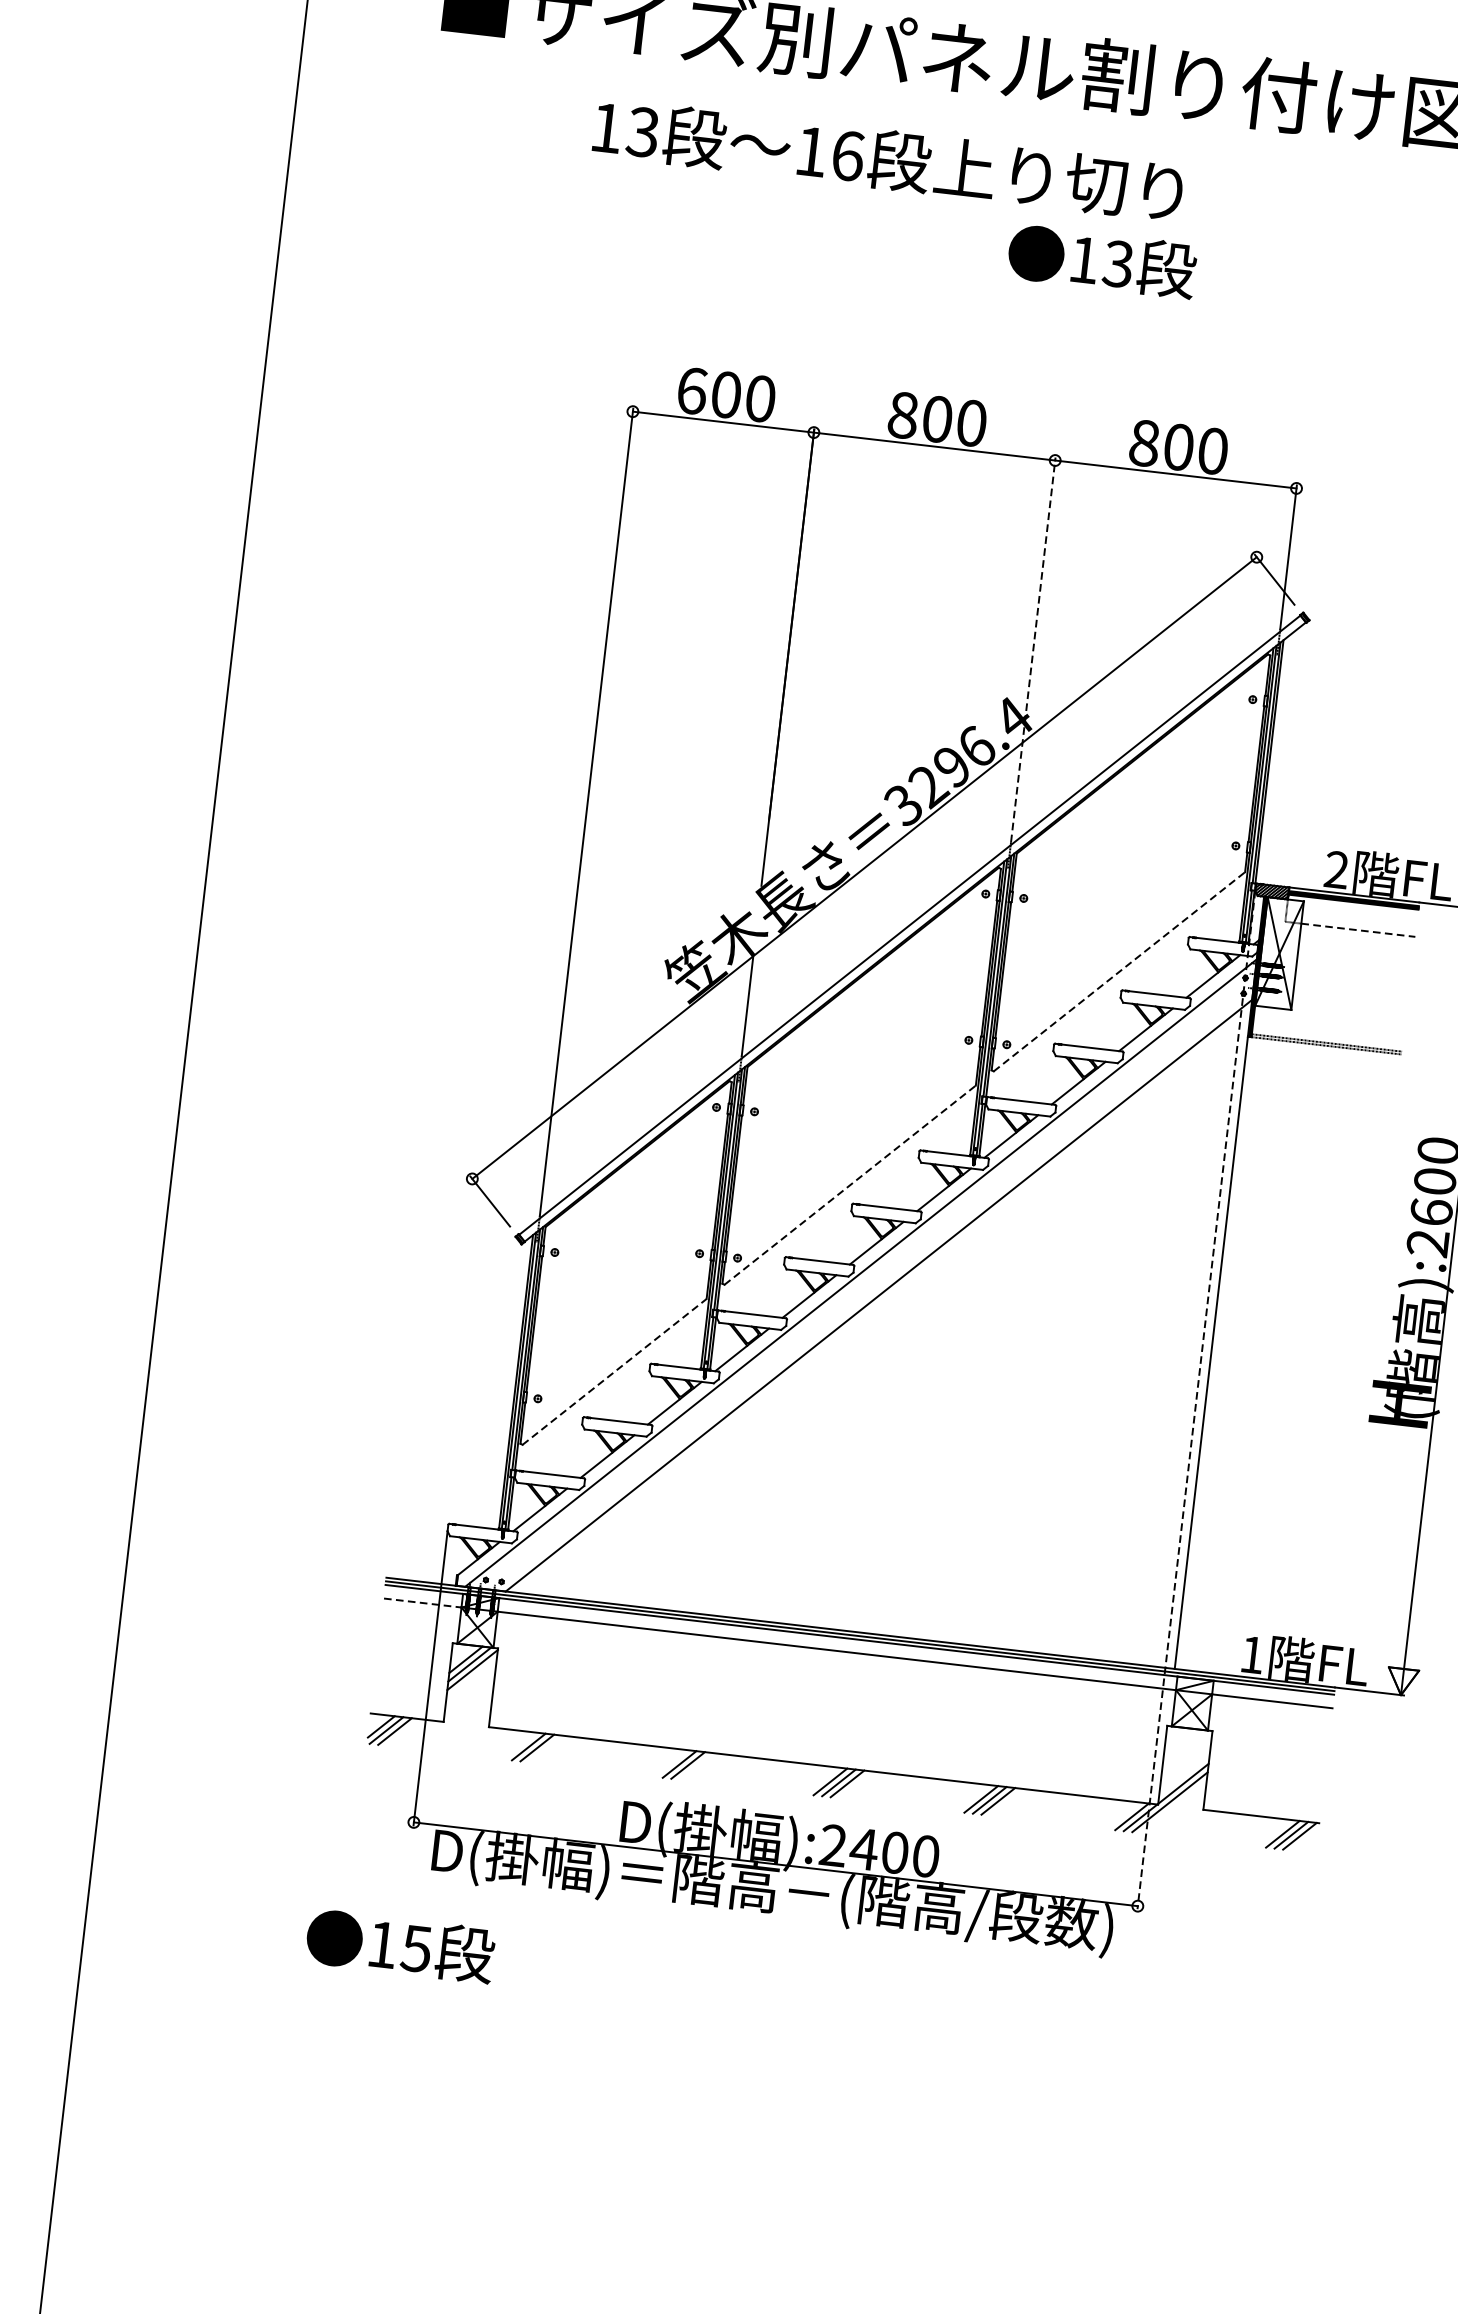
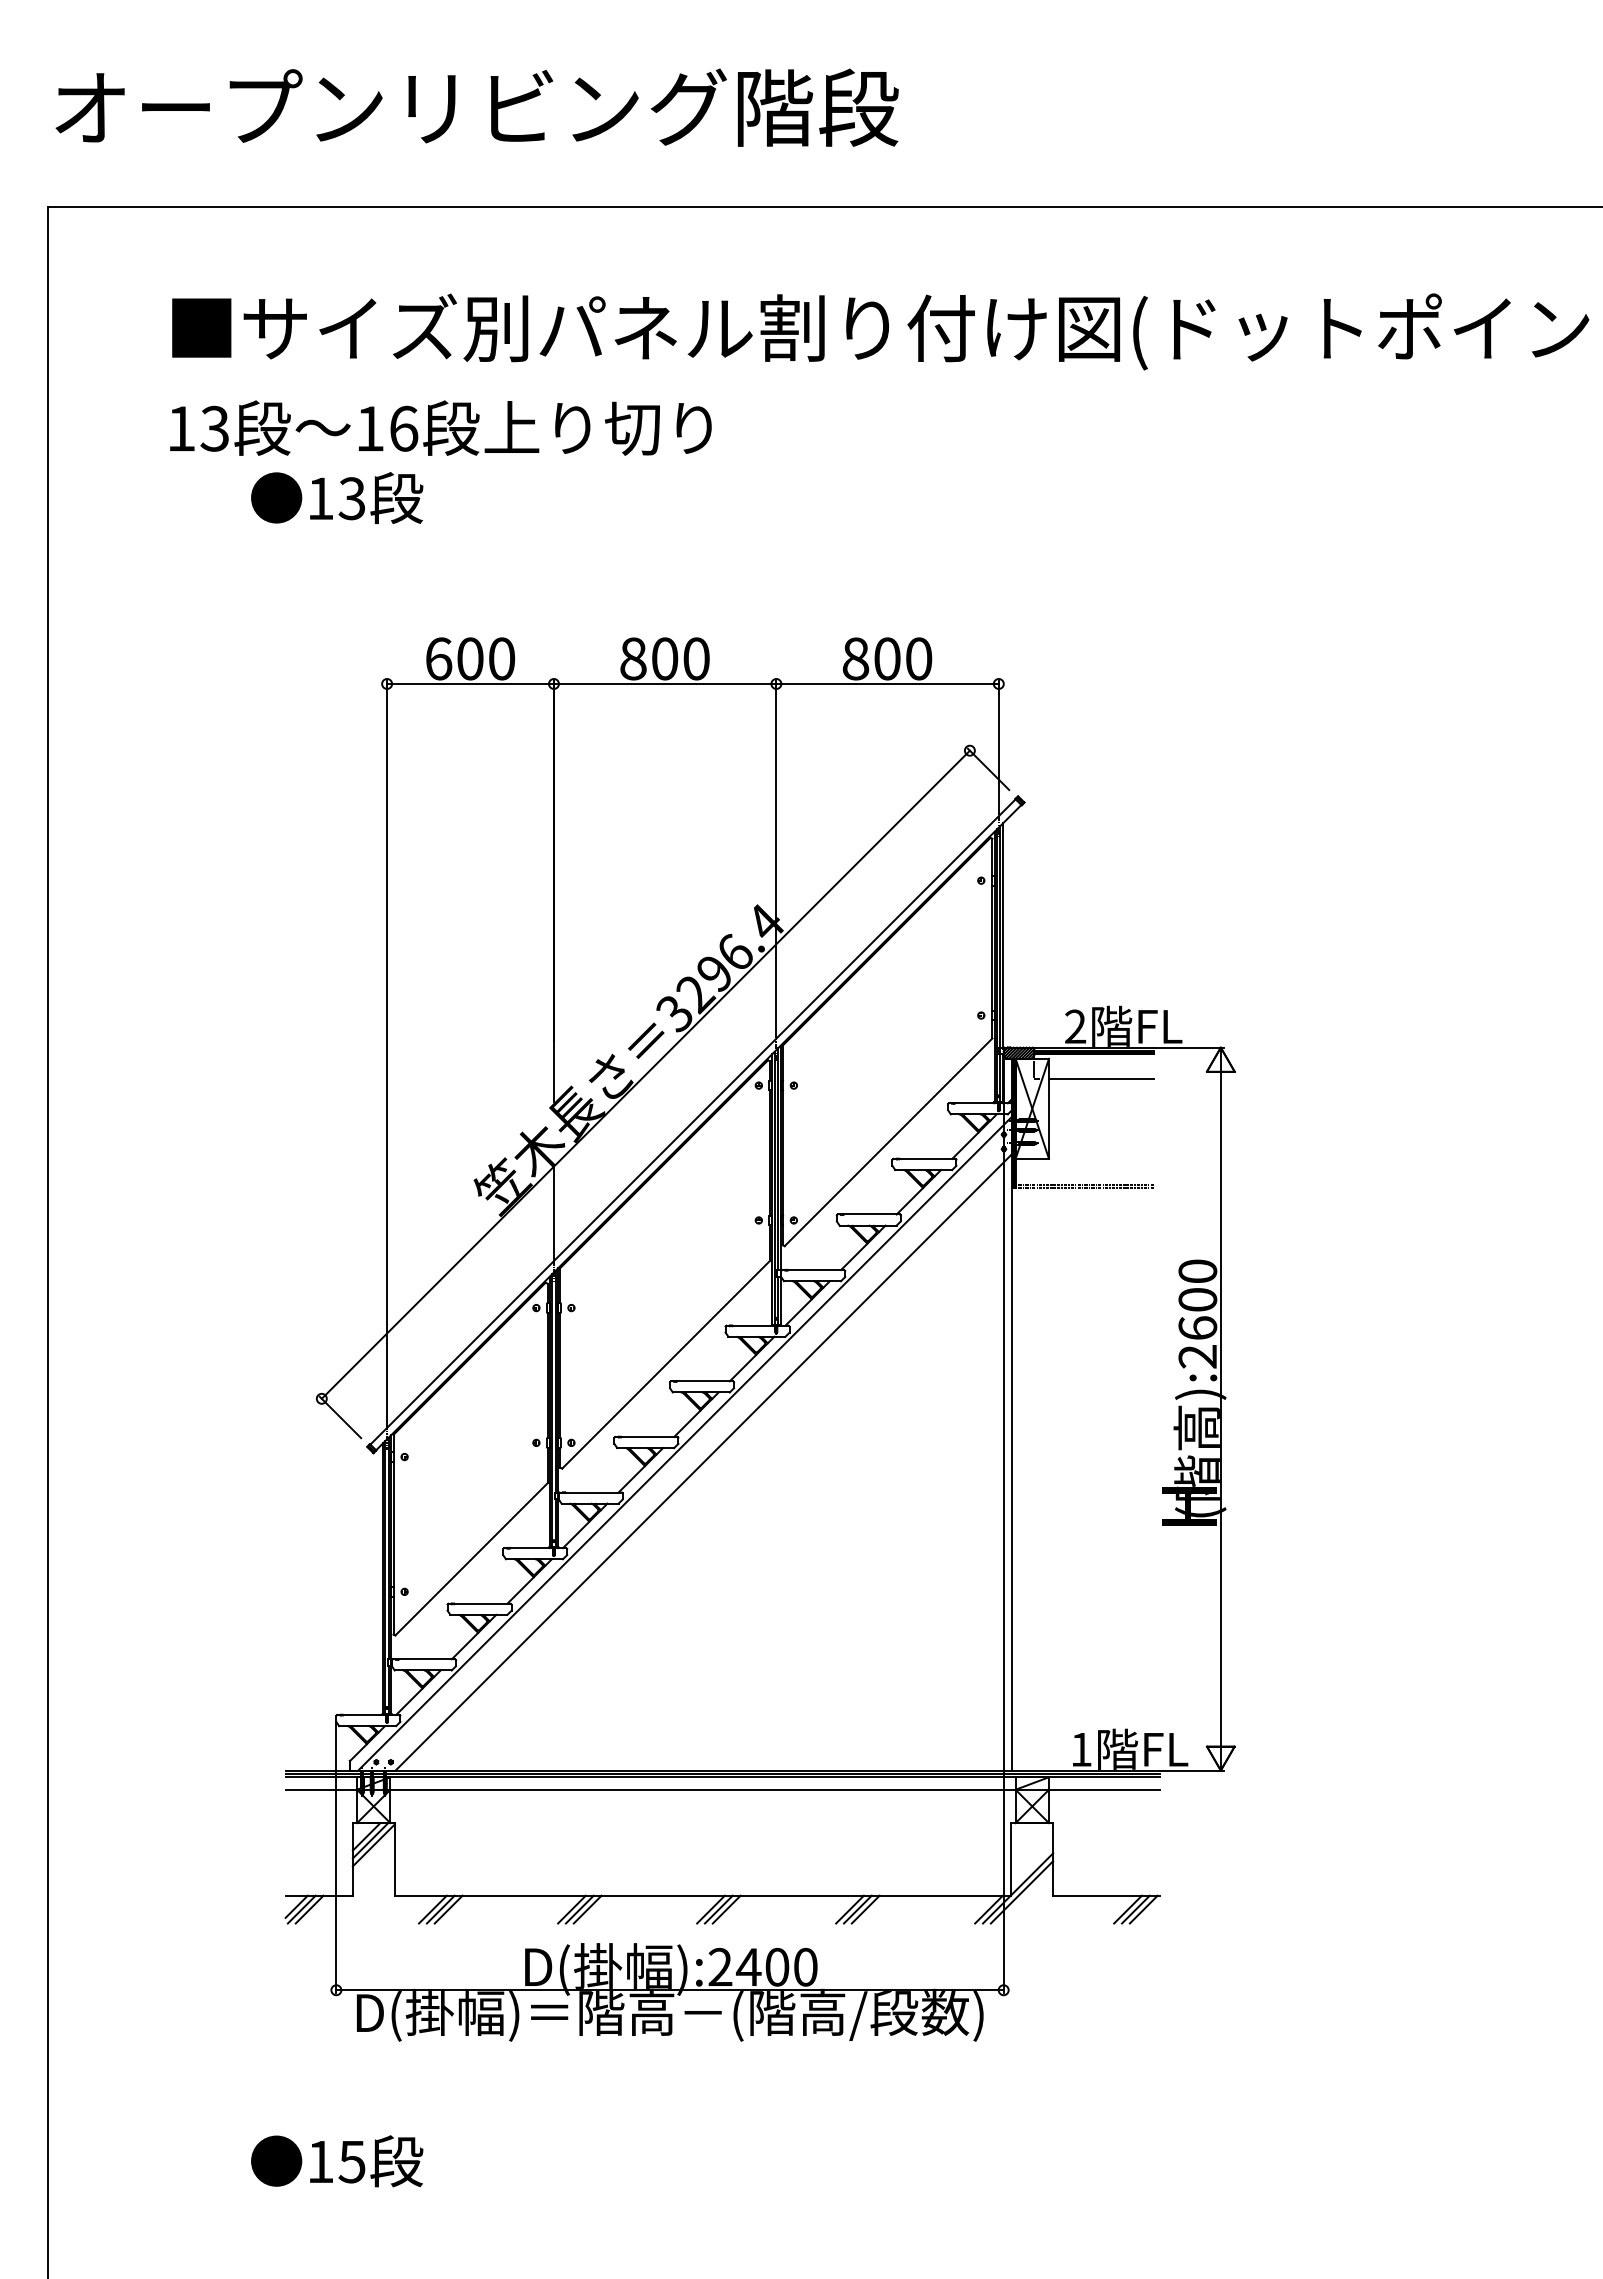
text: (887, 159) -> (440, 427), moved
text: (1102, 260) -> (337, 497), moved
line: (1033, 649) -> (776, 858), dashed -> solid
line: (1358, 930) -> (1101, 1079), dashed -> solid
line: (1119, 972) -> (888, 1142), dashed -> solid
line: (850, 1184) -> (666, 1364), dashed -> solid
line: (614, 1372) -> (471, 1559), dashed -> solid
line: (1196, 1400) -> (1003, 1524), dashed -> solid
line: (422, 1602) -> (321, 1789), dashed -> solid
line: (545, 1748) -> (448, 1909), added
line: (696, 1766) -> (587, 1909), added
text: (400, 1946) -> (337, 2161), moved

